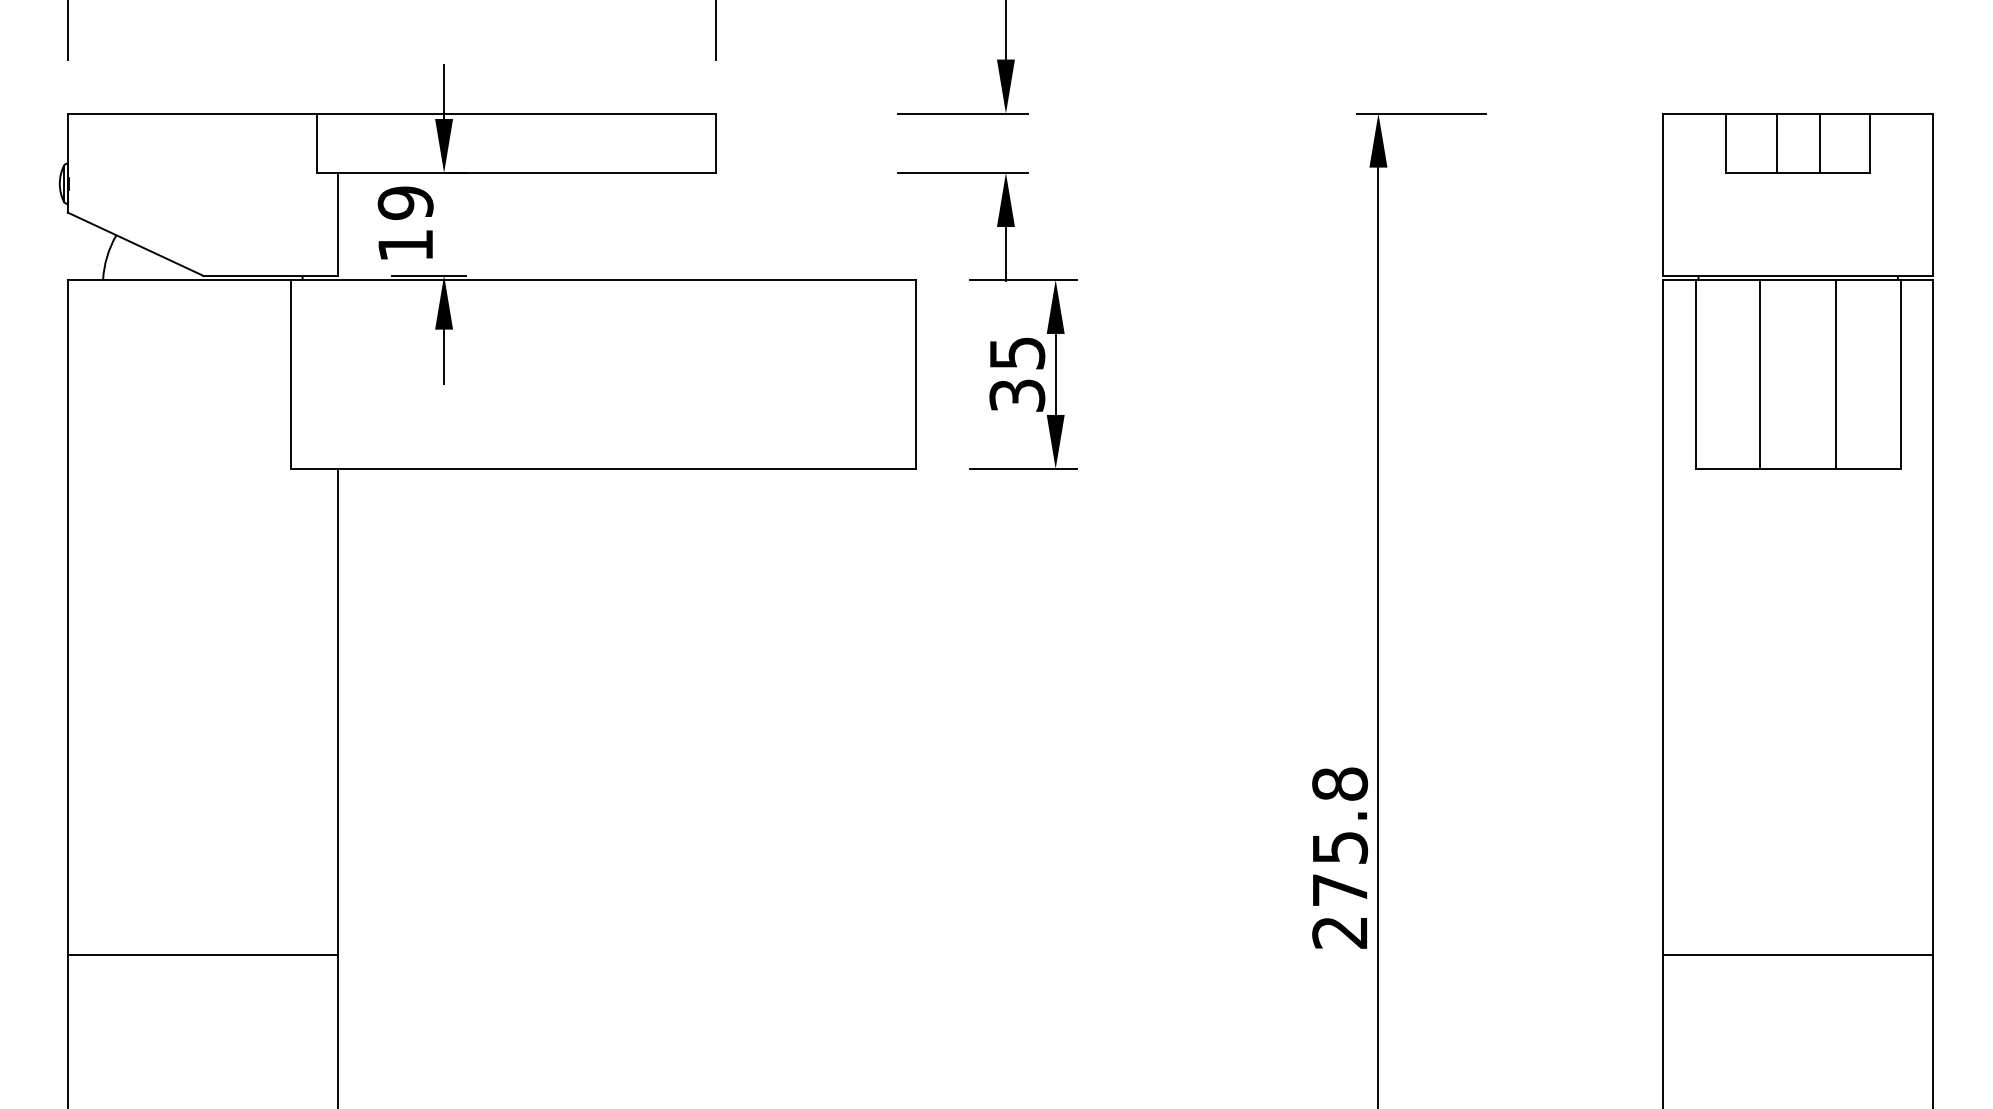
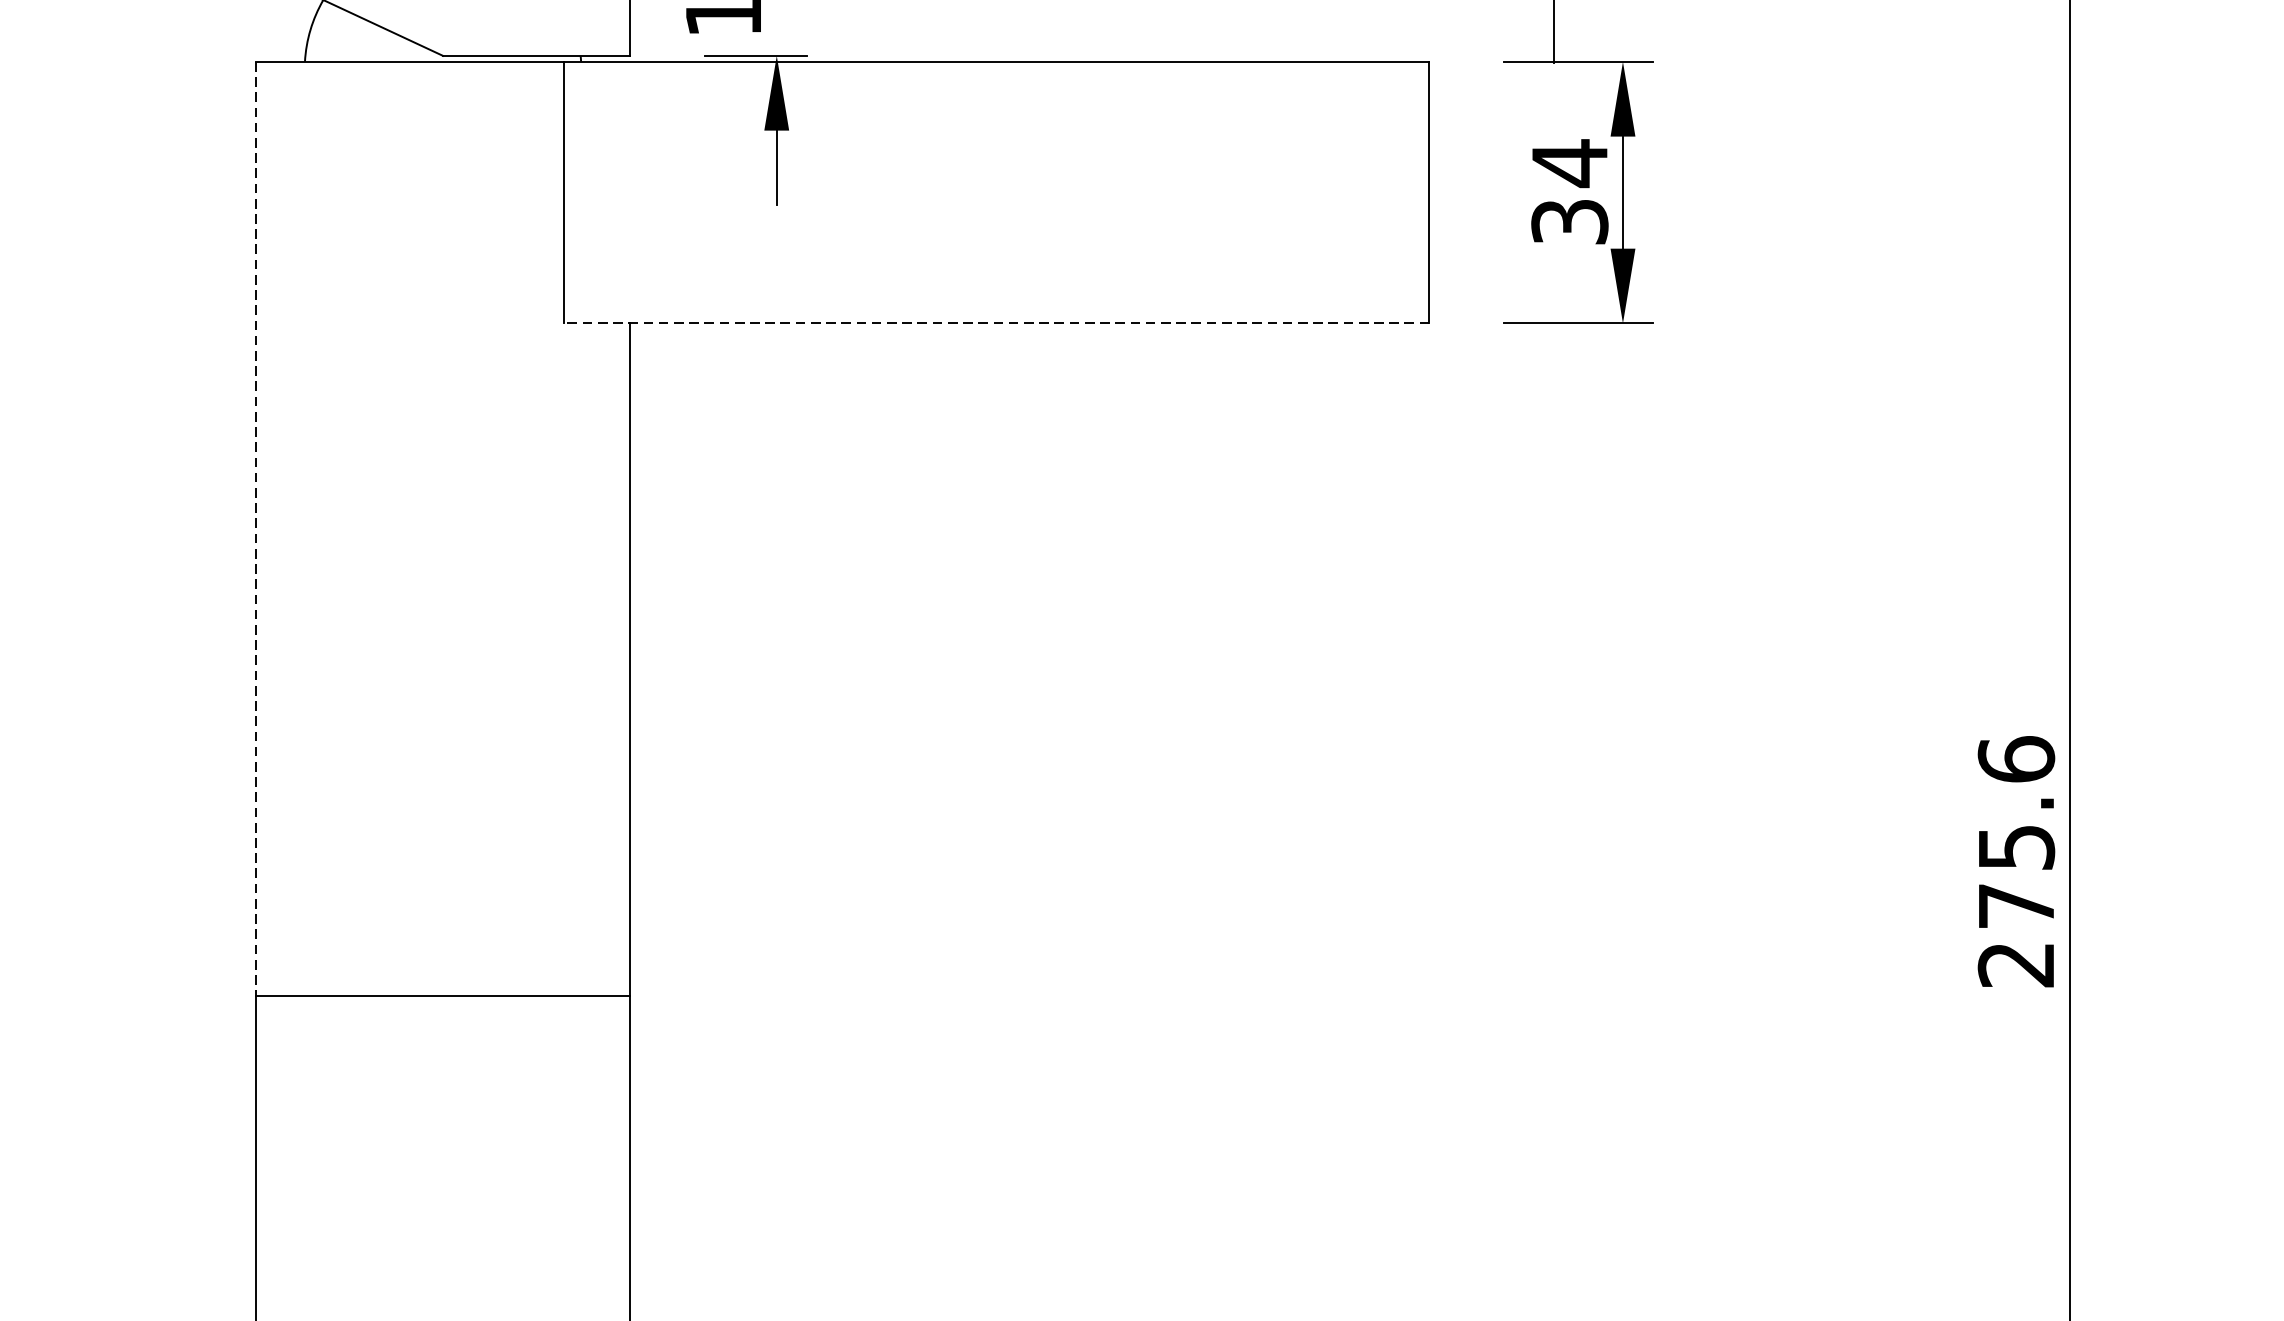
text: (1017, 353) -> (1570, 163), 35 -> 34
line: (603, 468) -> (997, 322), solid -> dashed
line: (67, 617) -> (255, 528), solid -> dashed
text: (1339, 783) -> (2015, 758), 275.8 -> 275.6

